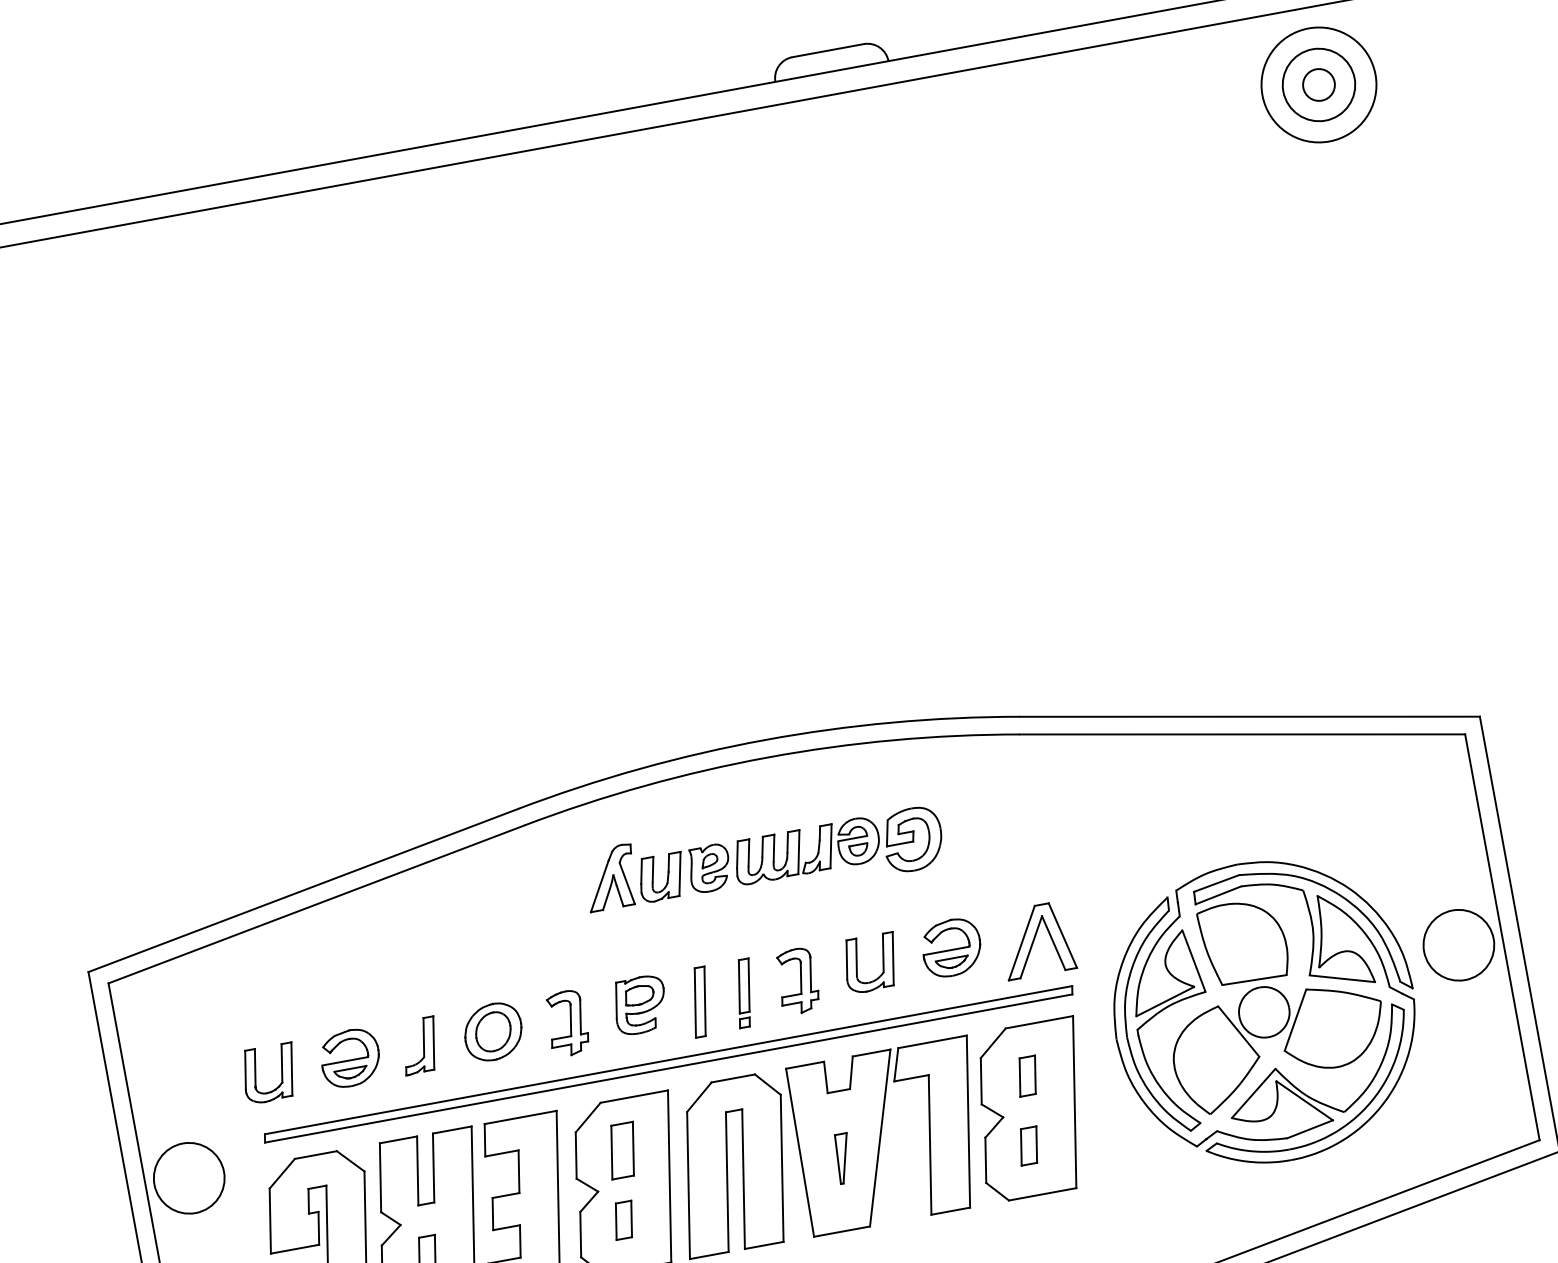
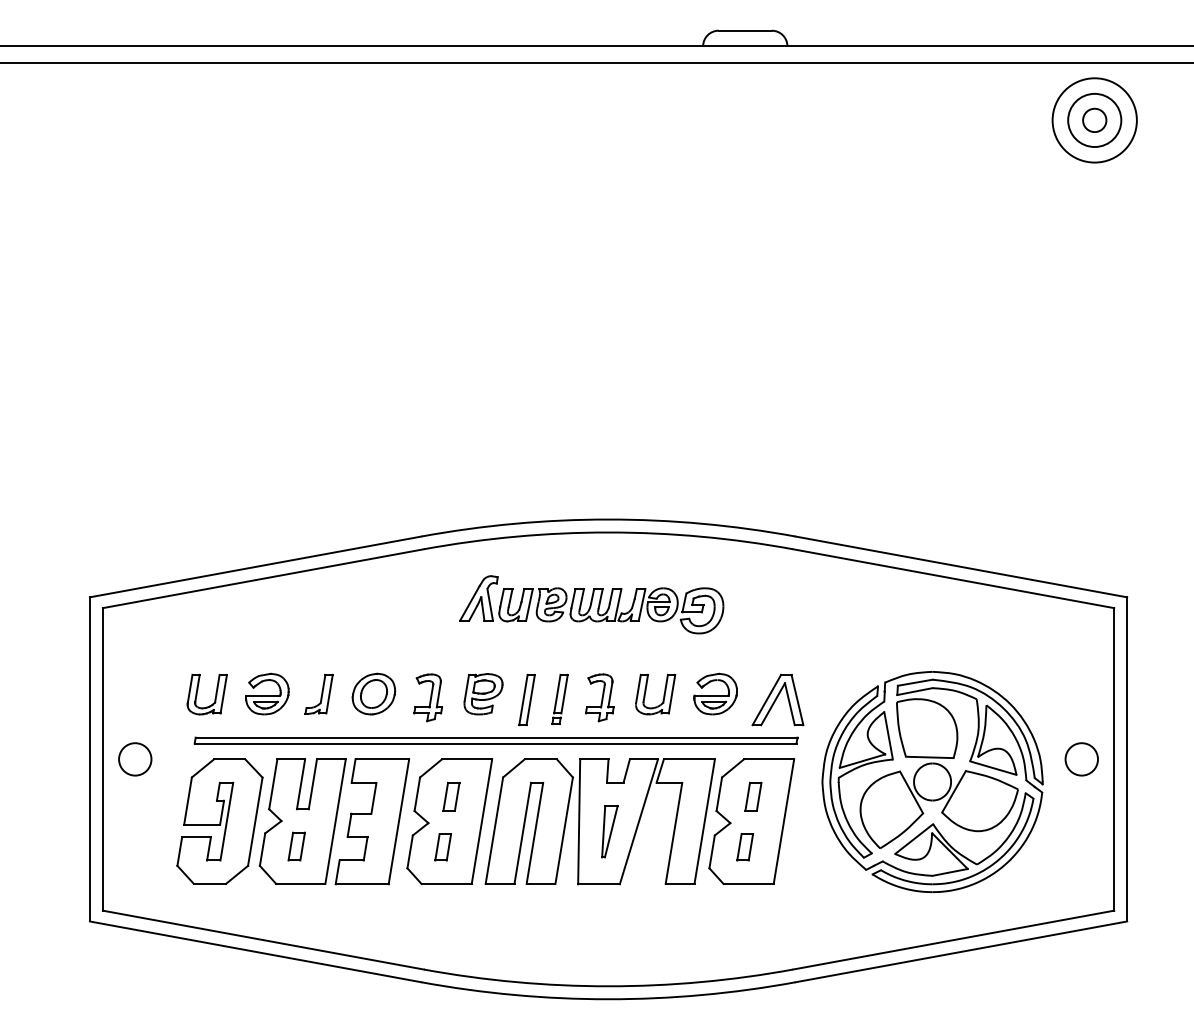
circle: (1458, 945) -> (1081, 759), size x0.62
part: (622, 1150) -> (451, 796), size x0.71
part: (843, 1158) -> (609, 831), size x1.43
circle: (189, 1178) -> (135, 759), size x0.62

